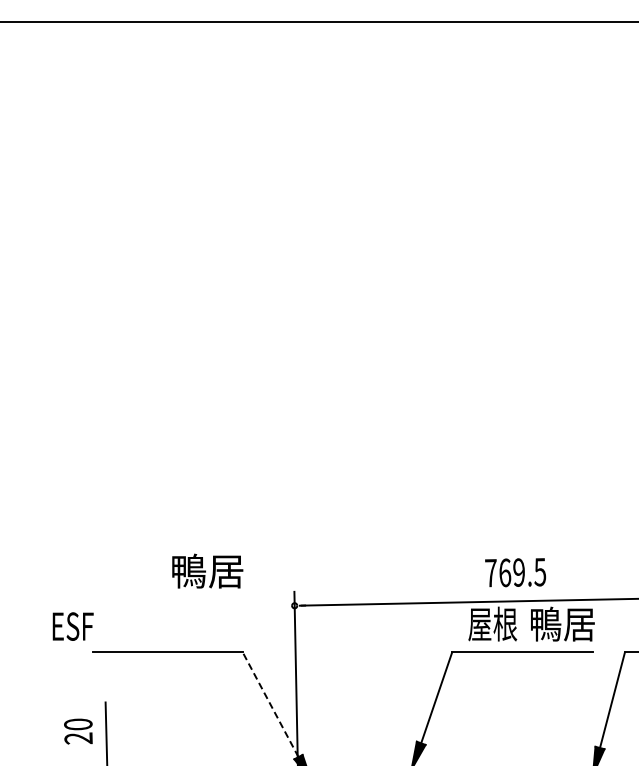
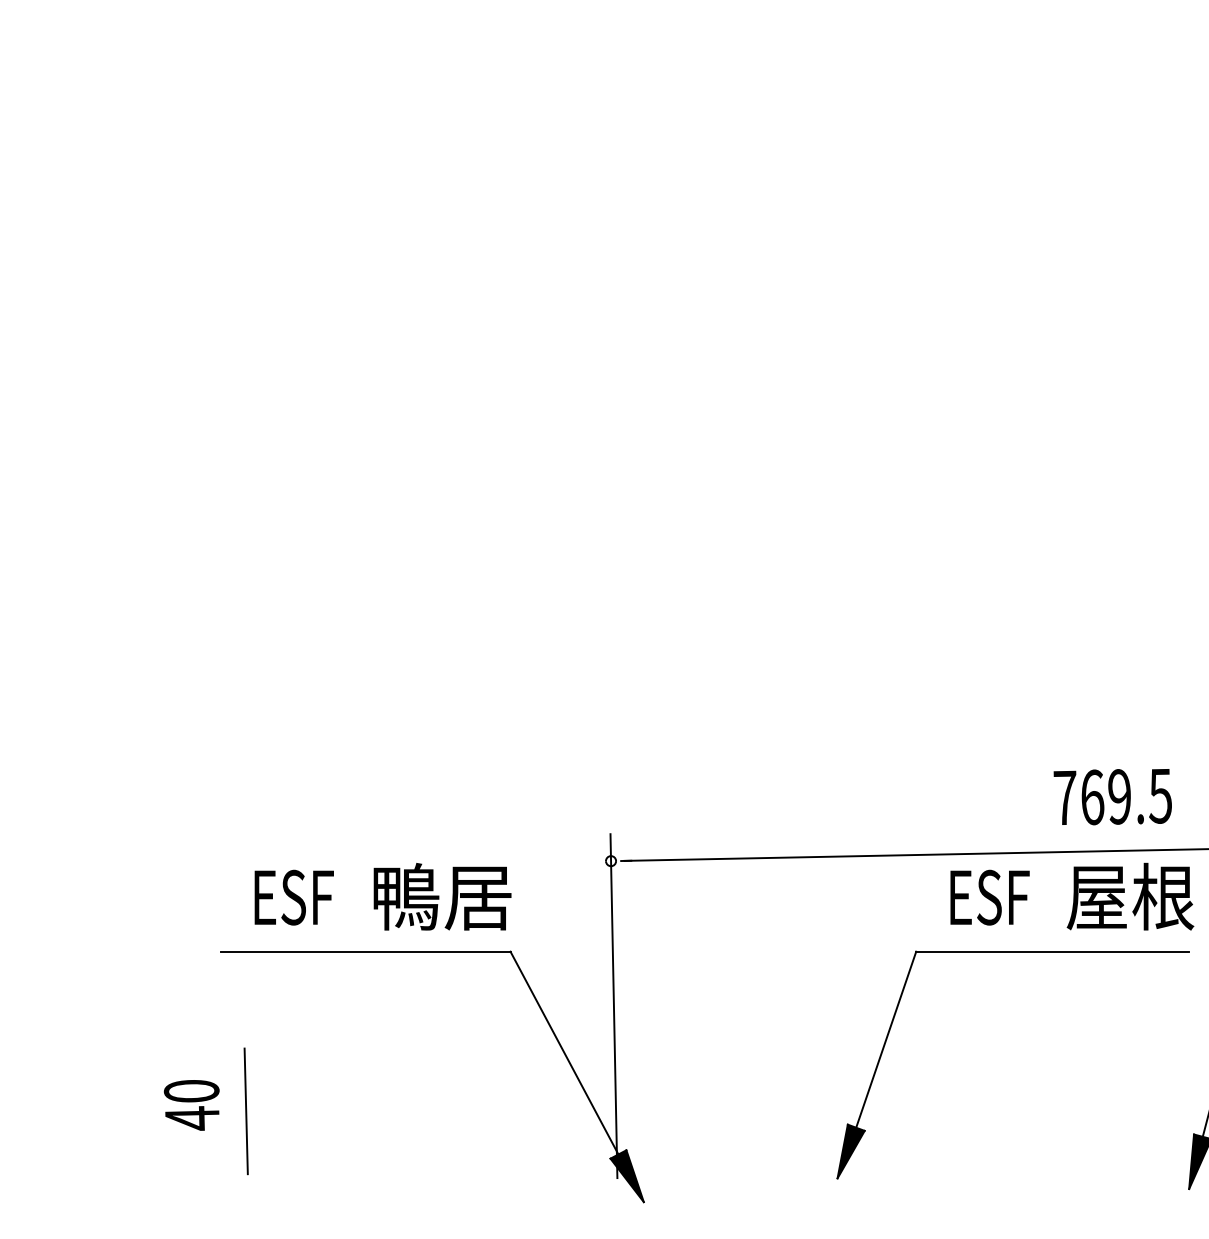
text: (207, 570) -> (442, 895), moved
text: (515, 572) -> (1112, 796), moved
text: (492, 623) -> (994, 895), 屋根 -> ESF
text: (562, 623) -> (1130, 895), 鴨居 -> 屋根
text: (72, 626) -> (292, 897), moved
line: (270, 704) -> (564, 1052), dashed -> solid
text: (78, 738) -> (192, 1118), 20 -> 40

